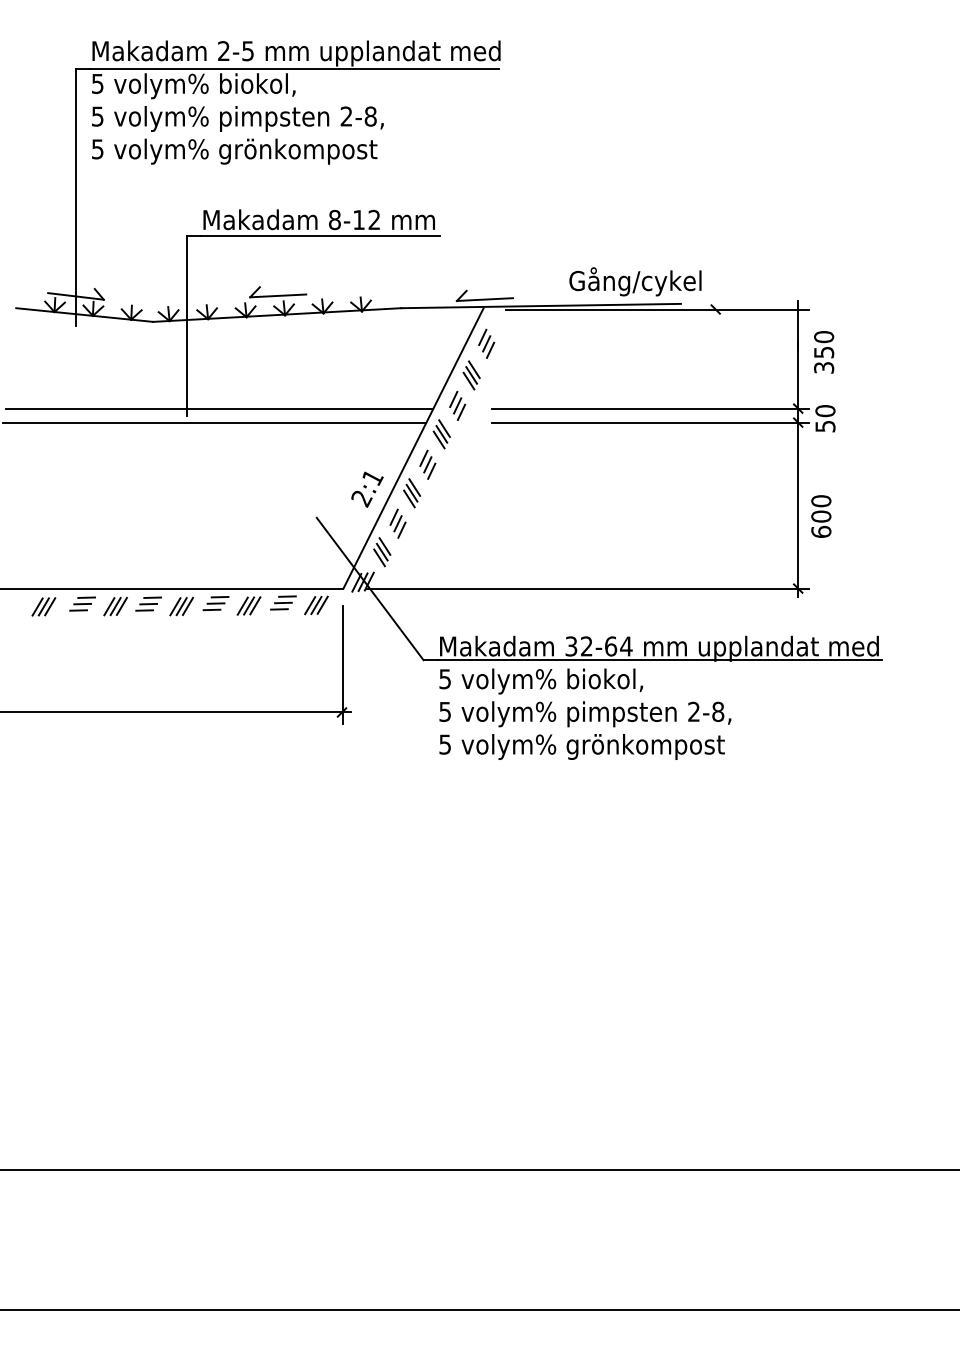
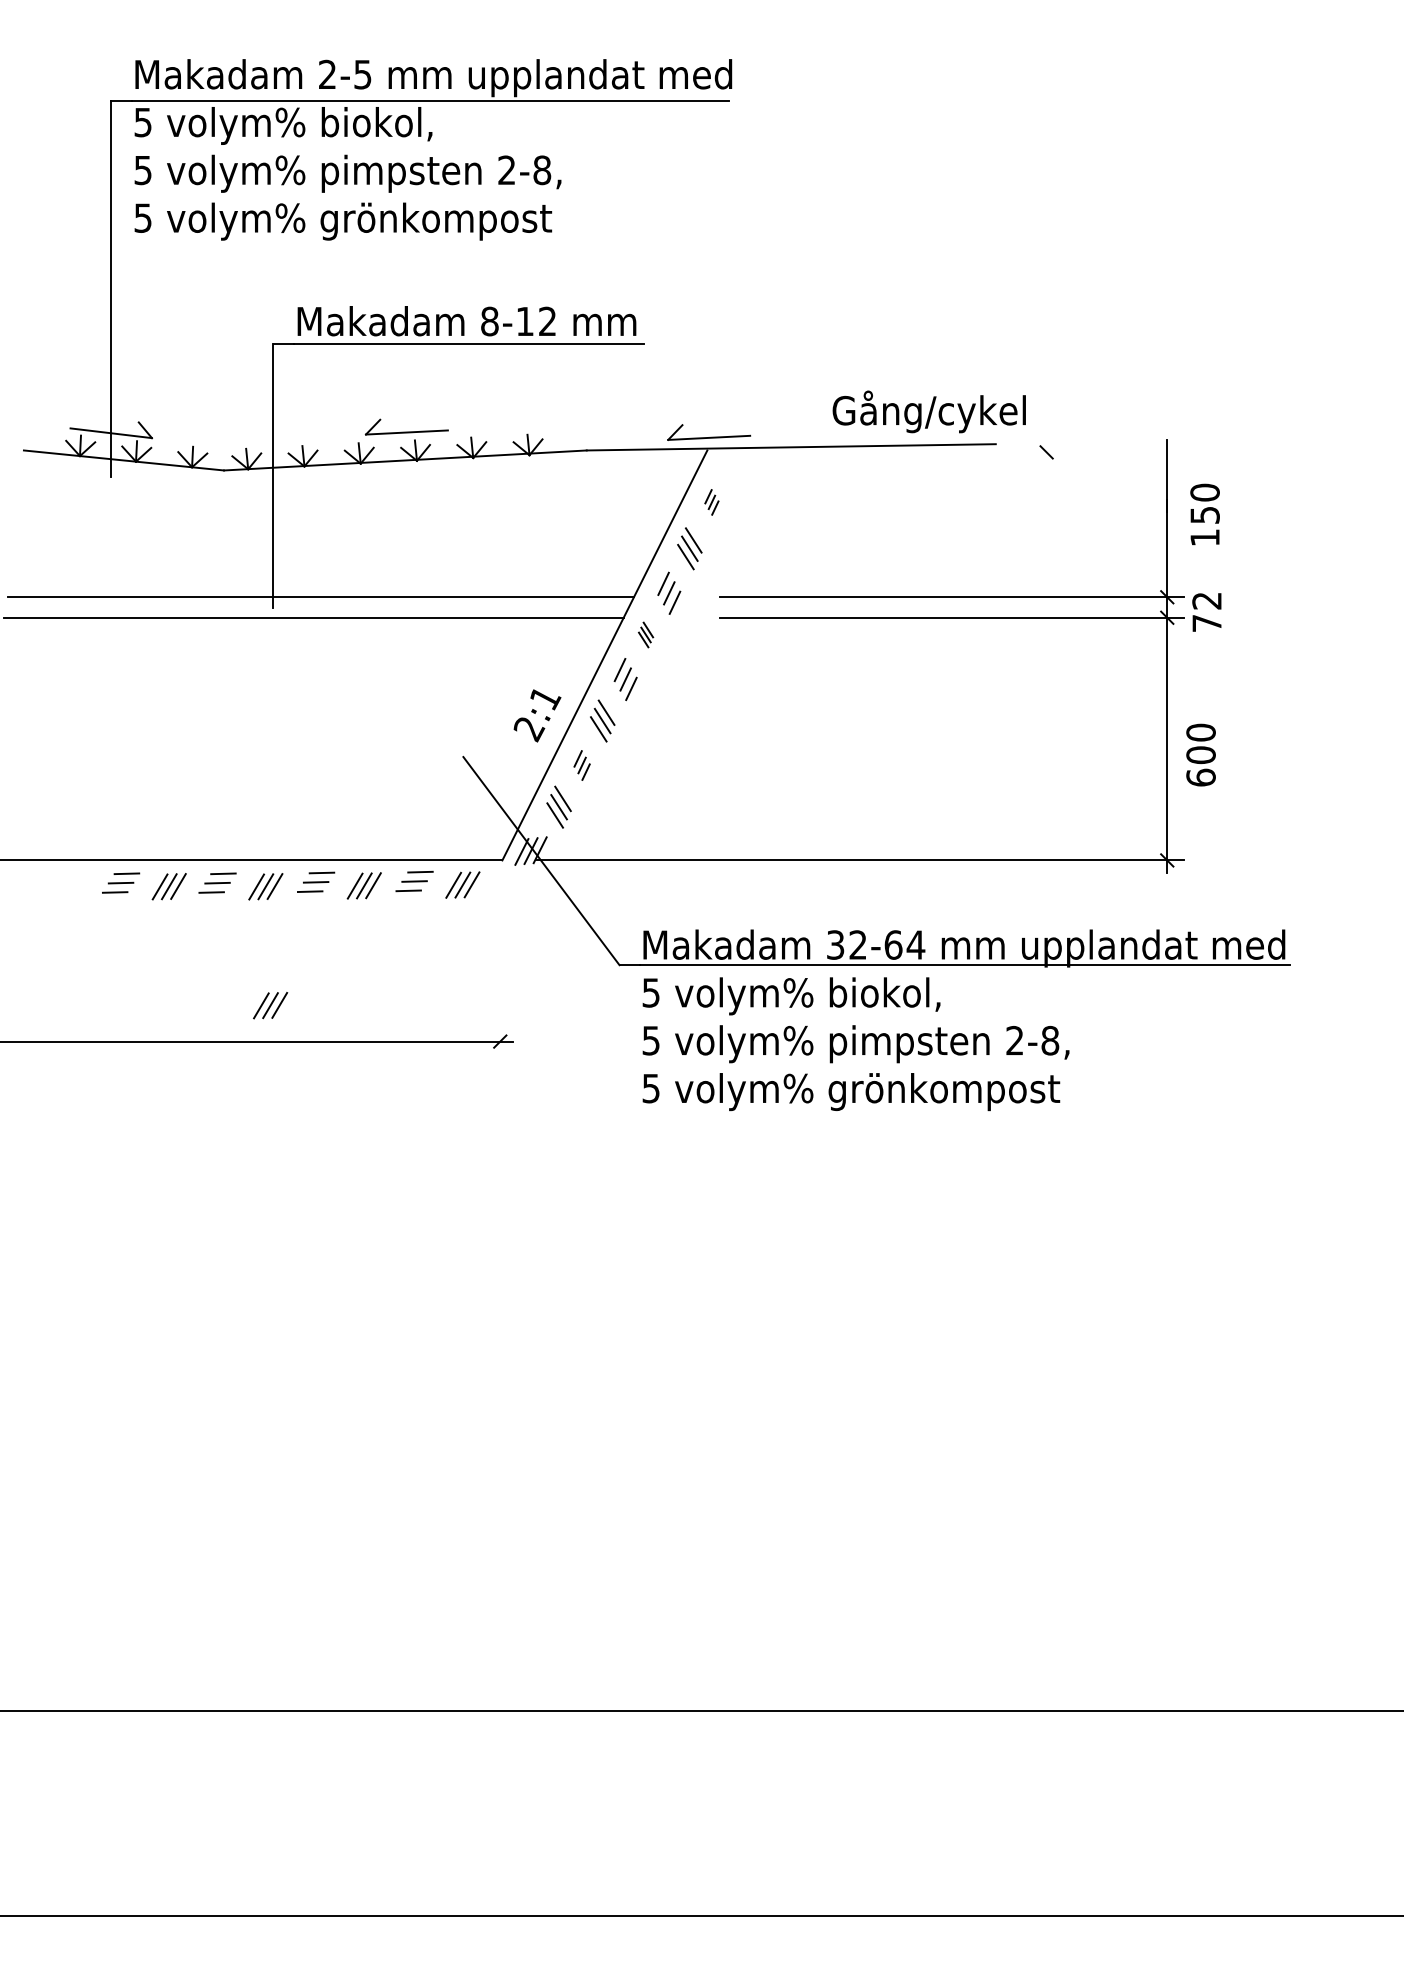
line: (657, 309) -> (961, 452), removed
part: (486, 343) -> (711, 502), size x0.6
text: (824, 367) -> (1205, 537), 350 -> 150
text: (825, 418) -> (1207, 611), 50 -> 72
part: (441, 434) -> (645, 635), size x0.6
part: (397, 523) -> (581, 765), size x0.7
part: (43, 606) -> (269, 1005), moved
line: (343, 664) -> (502, 971), removed

